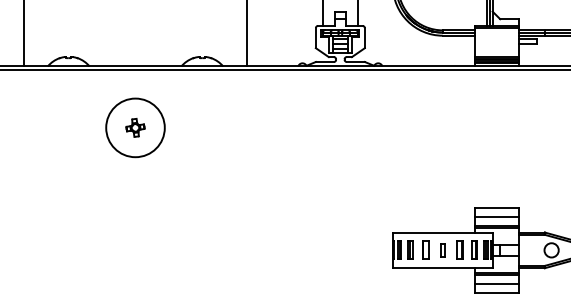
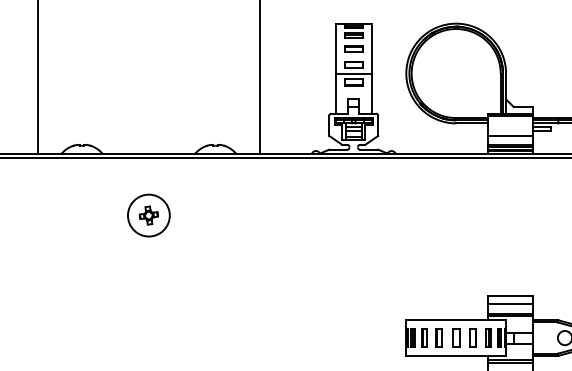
line: (497, 47) -> (510, 135), added
circle: (135, 127) -> (148, 215), size x0.71
part: (443, 249) -> (456, 337), size x1.43

